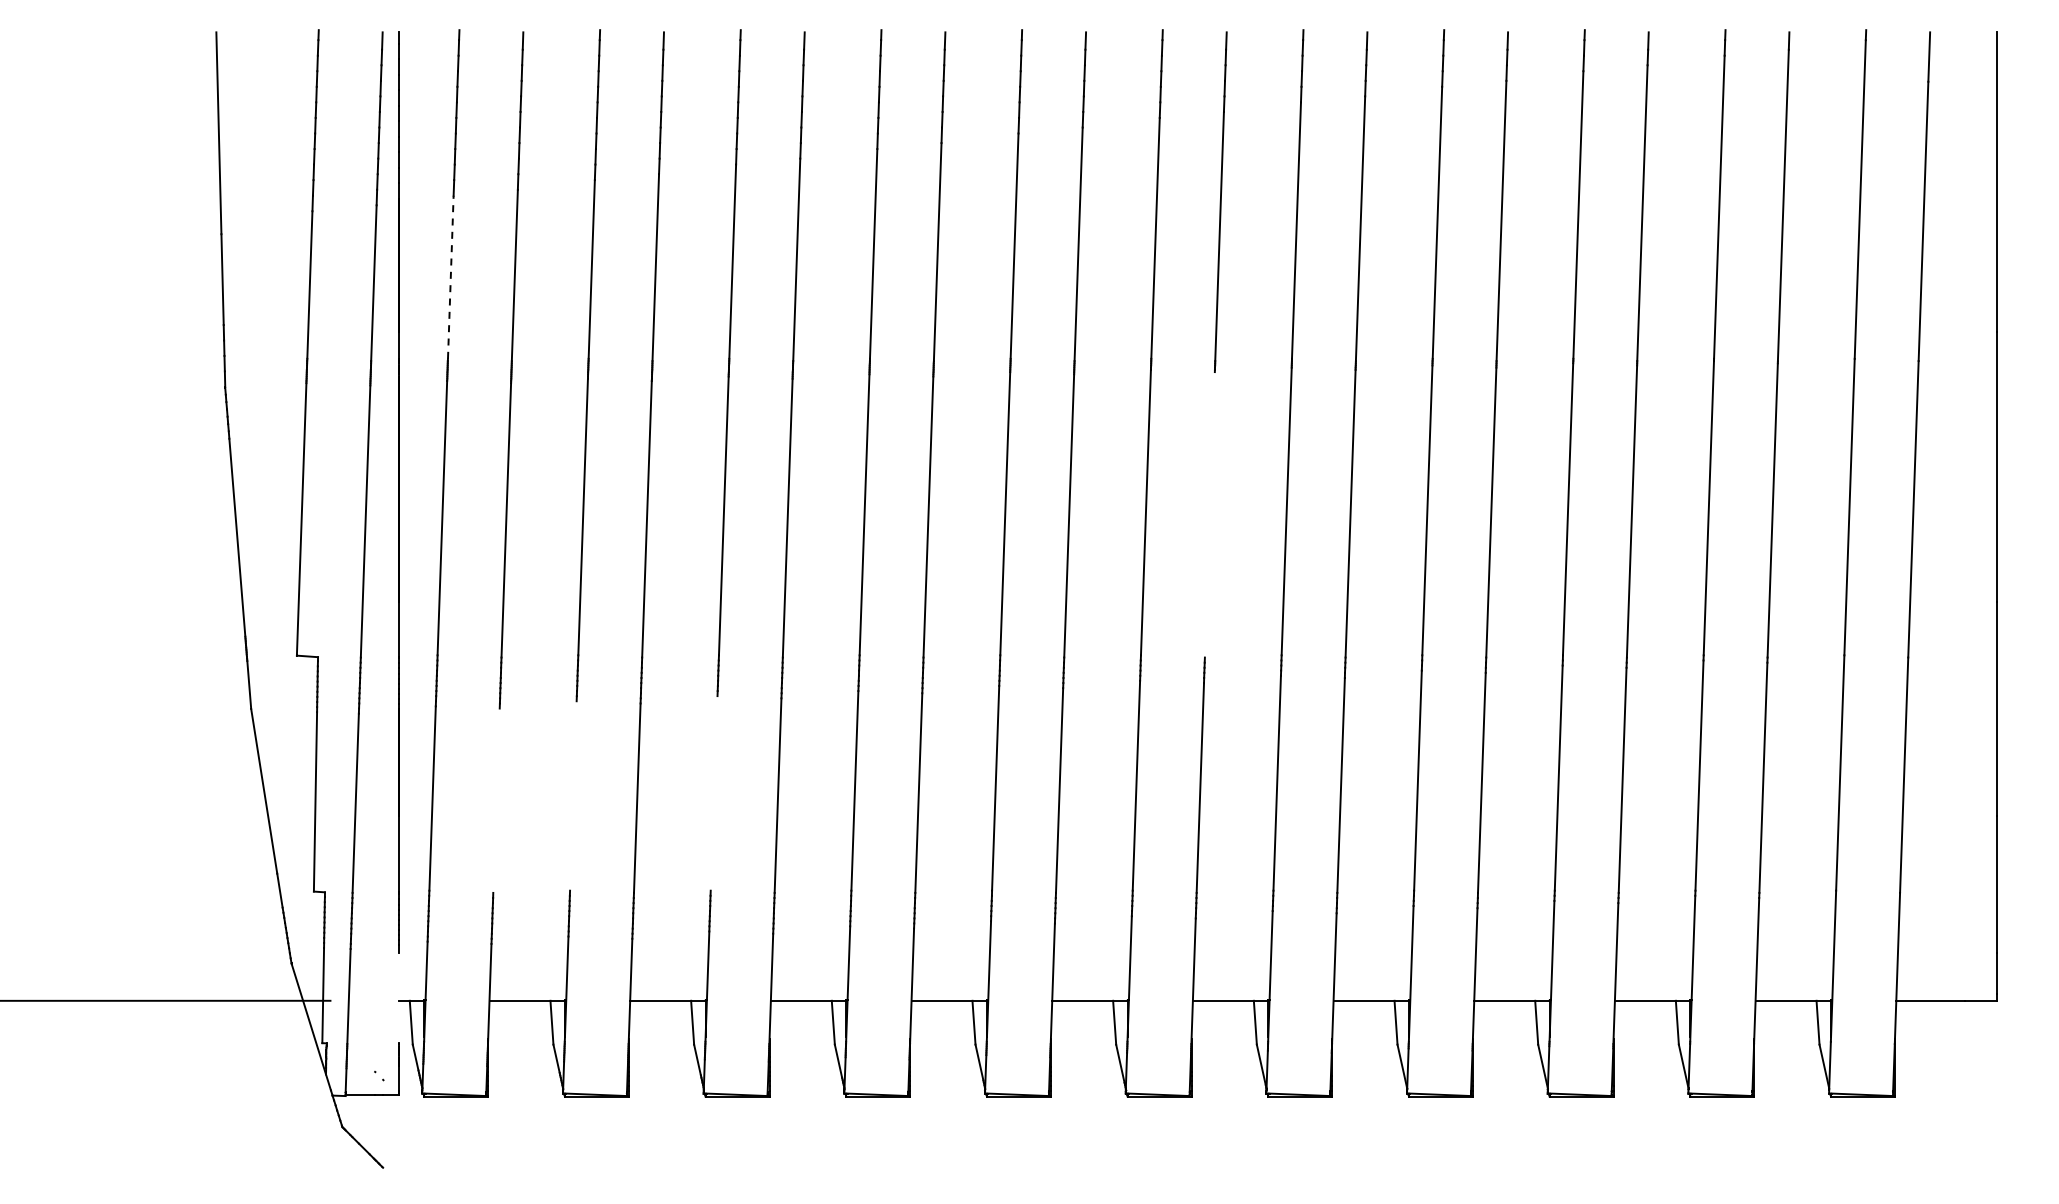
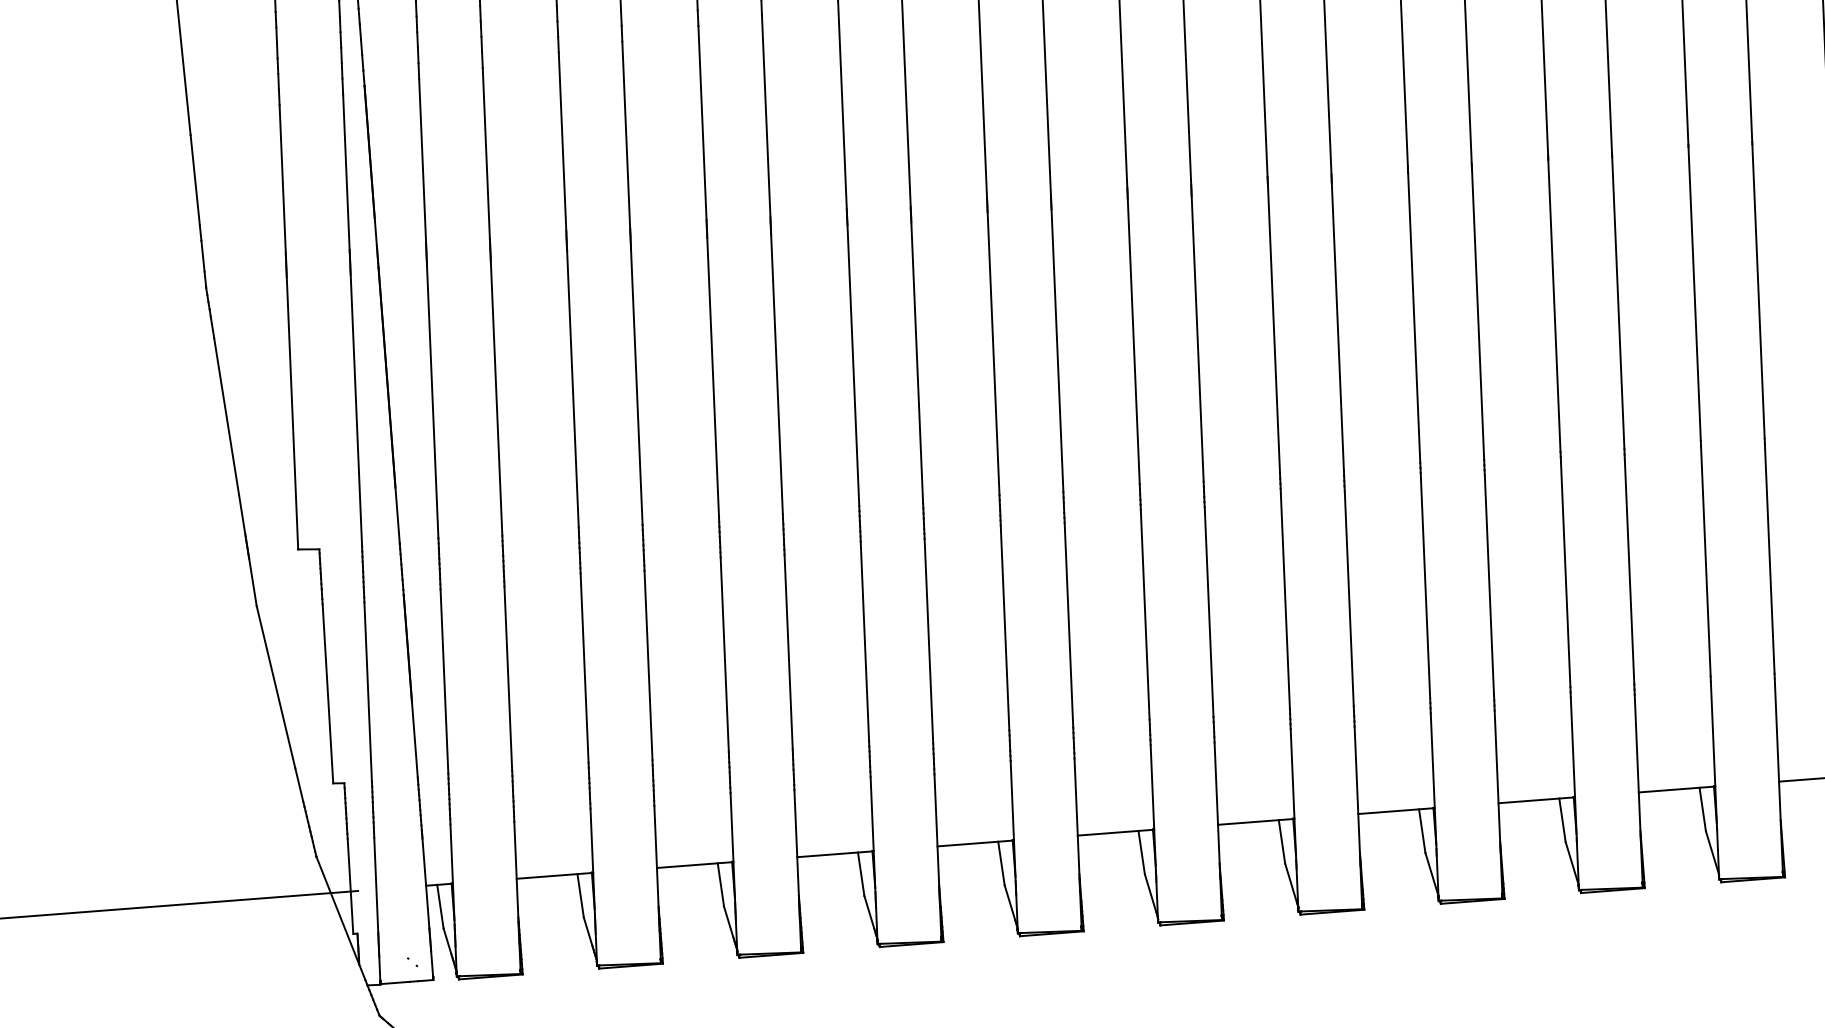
line: (450, 277) -> (422, 160), dashed -> solid
line: (1209, 514) -> (1197, 338), added
line: (713, 793) -> (724, 654), added
line: (573, 795) -> (584, 667), added
line: (496, 800) -> (508, 678), added
line: (398, 994) -> (425, 879), added

